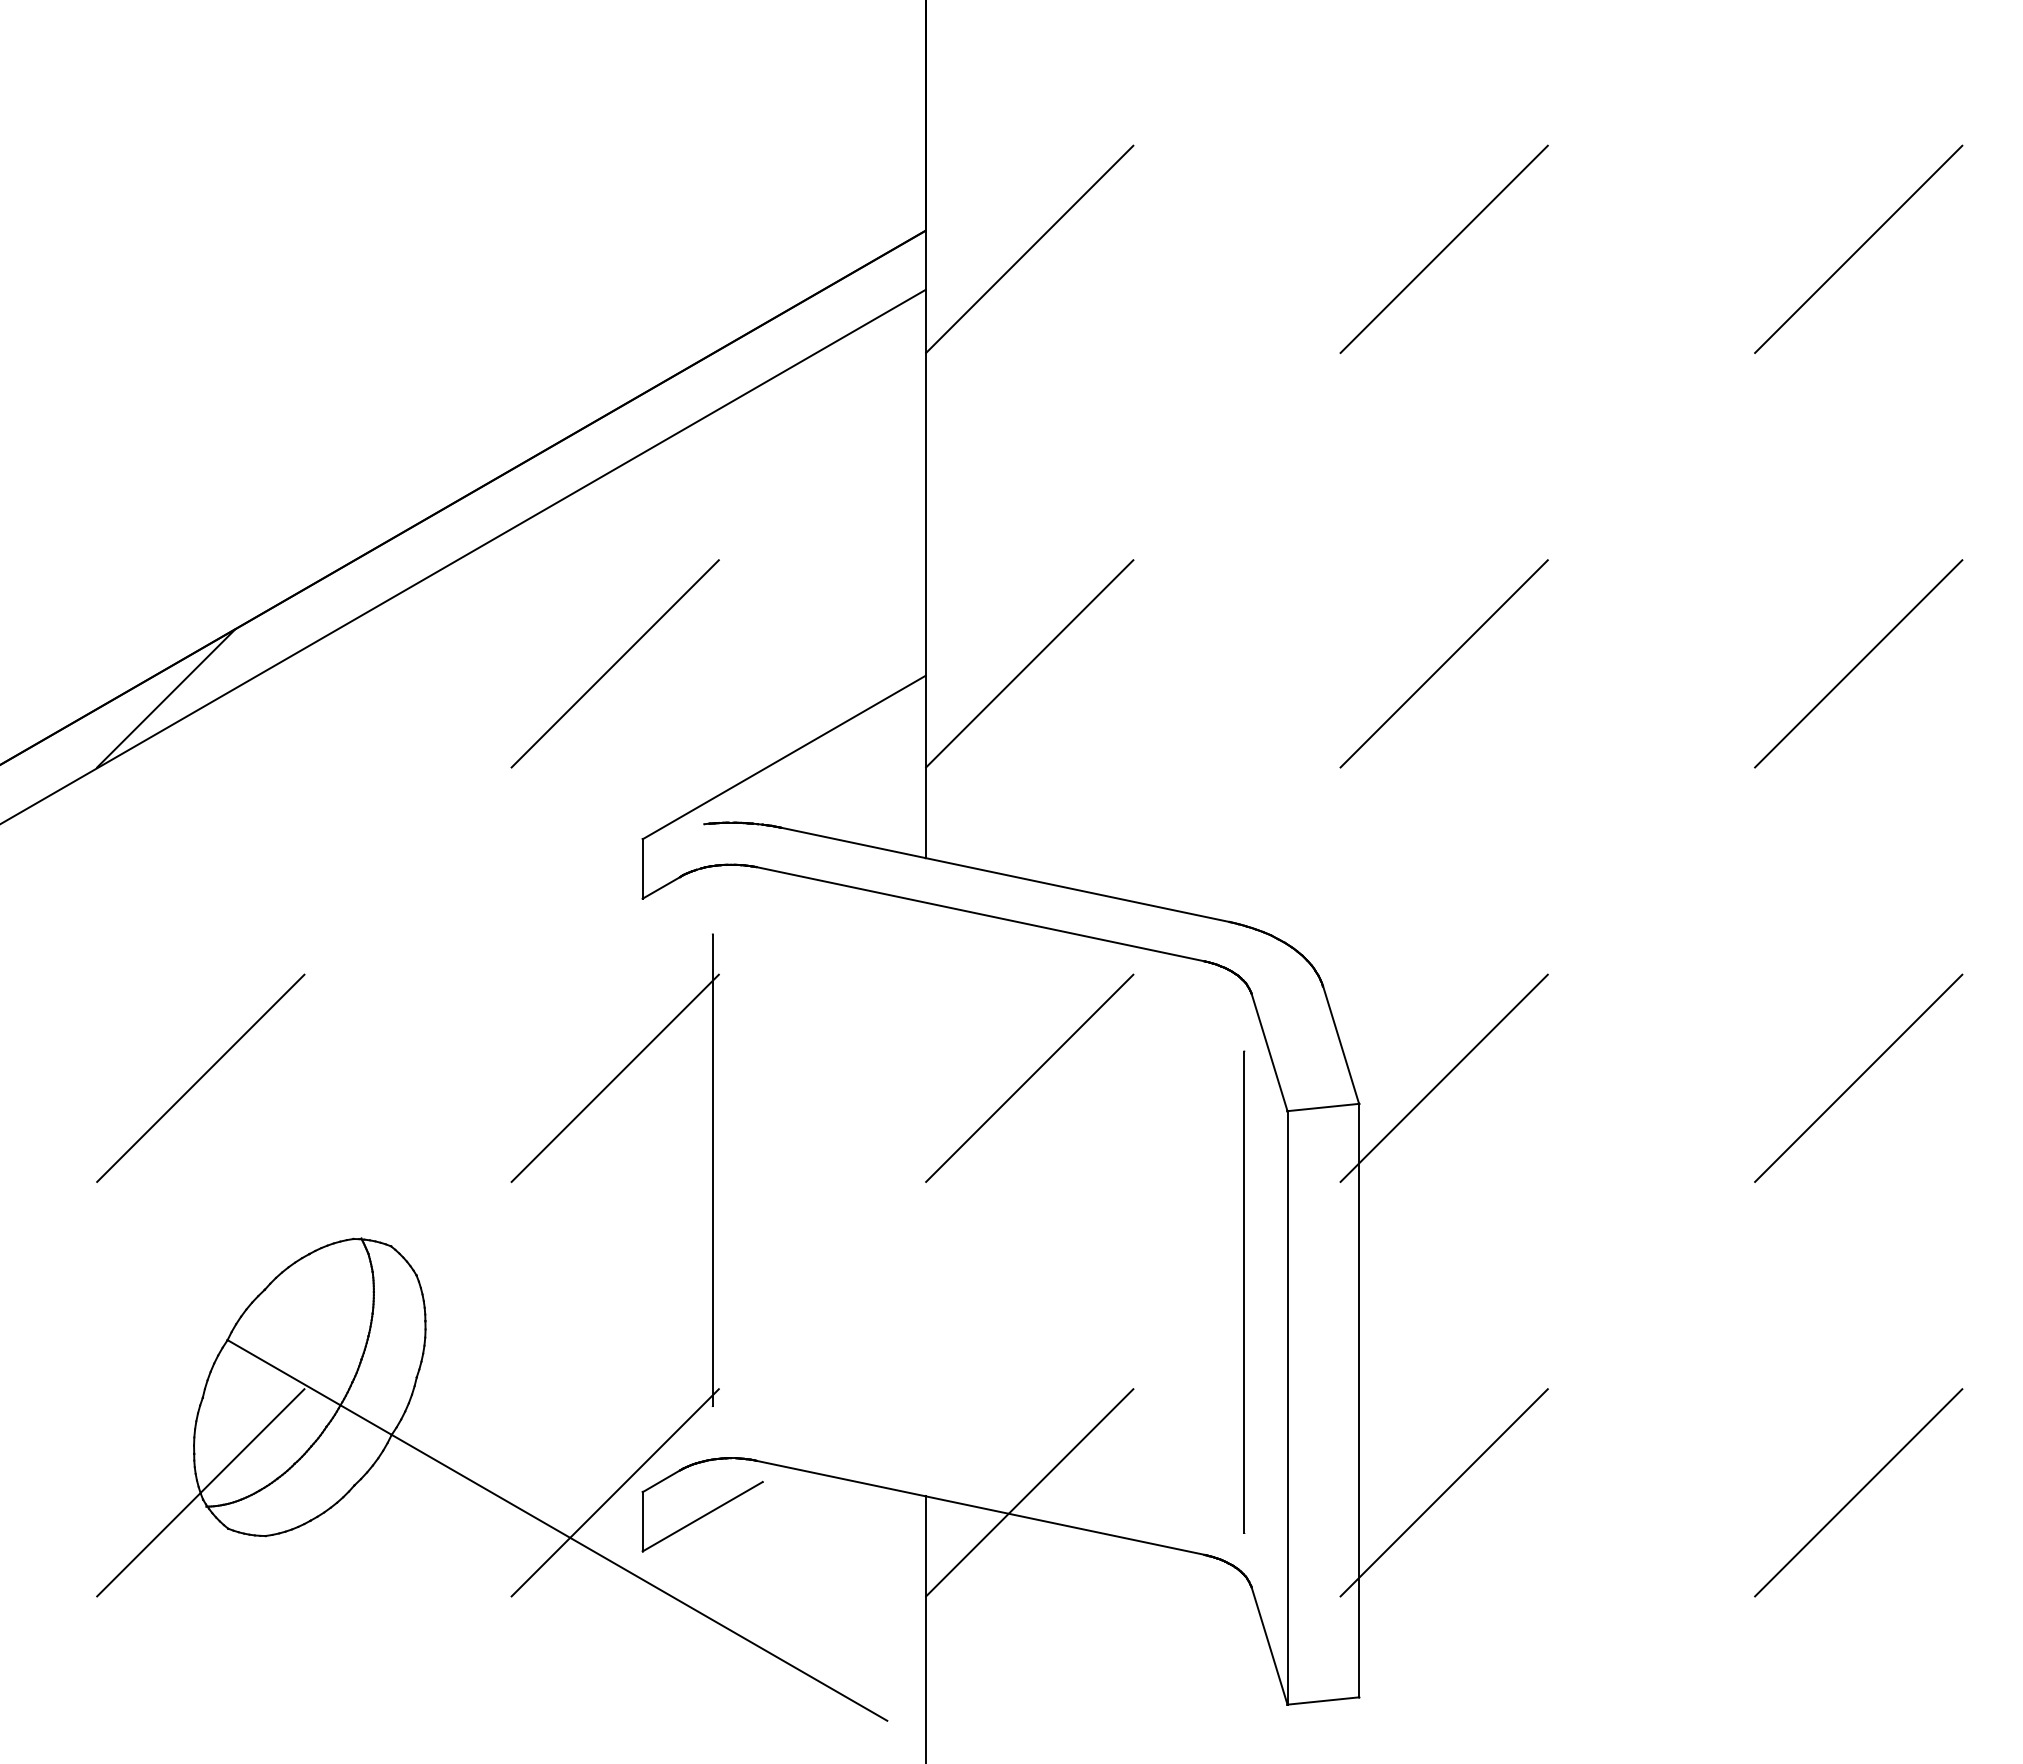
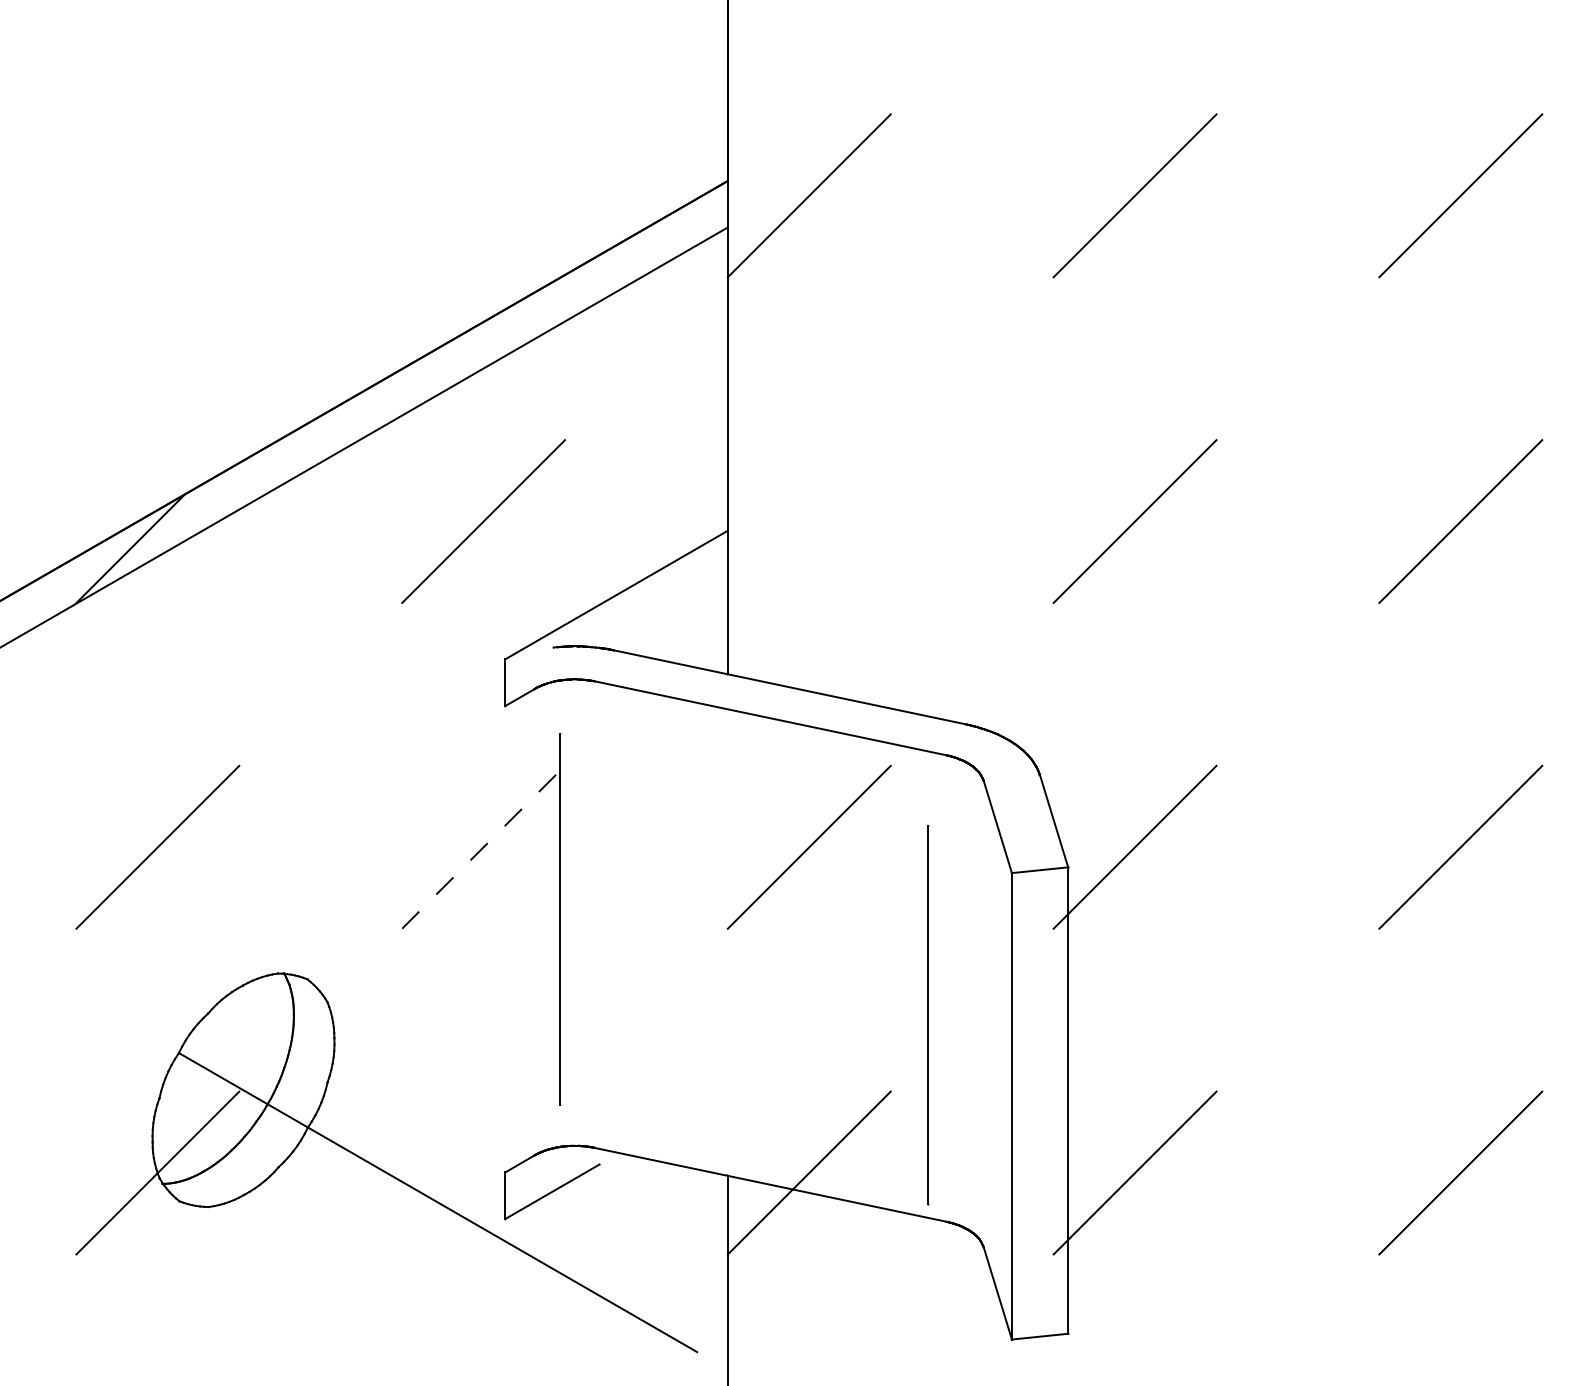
line: (1029, 663) -> (809, 521), removed
line: (615, 1078) -> (483, 847), solid -> dashed
line: (1244, 1291) -> (928, 1014), moved
line: (614, 1492) -> (482, 1172), removed

